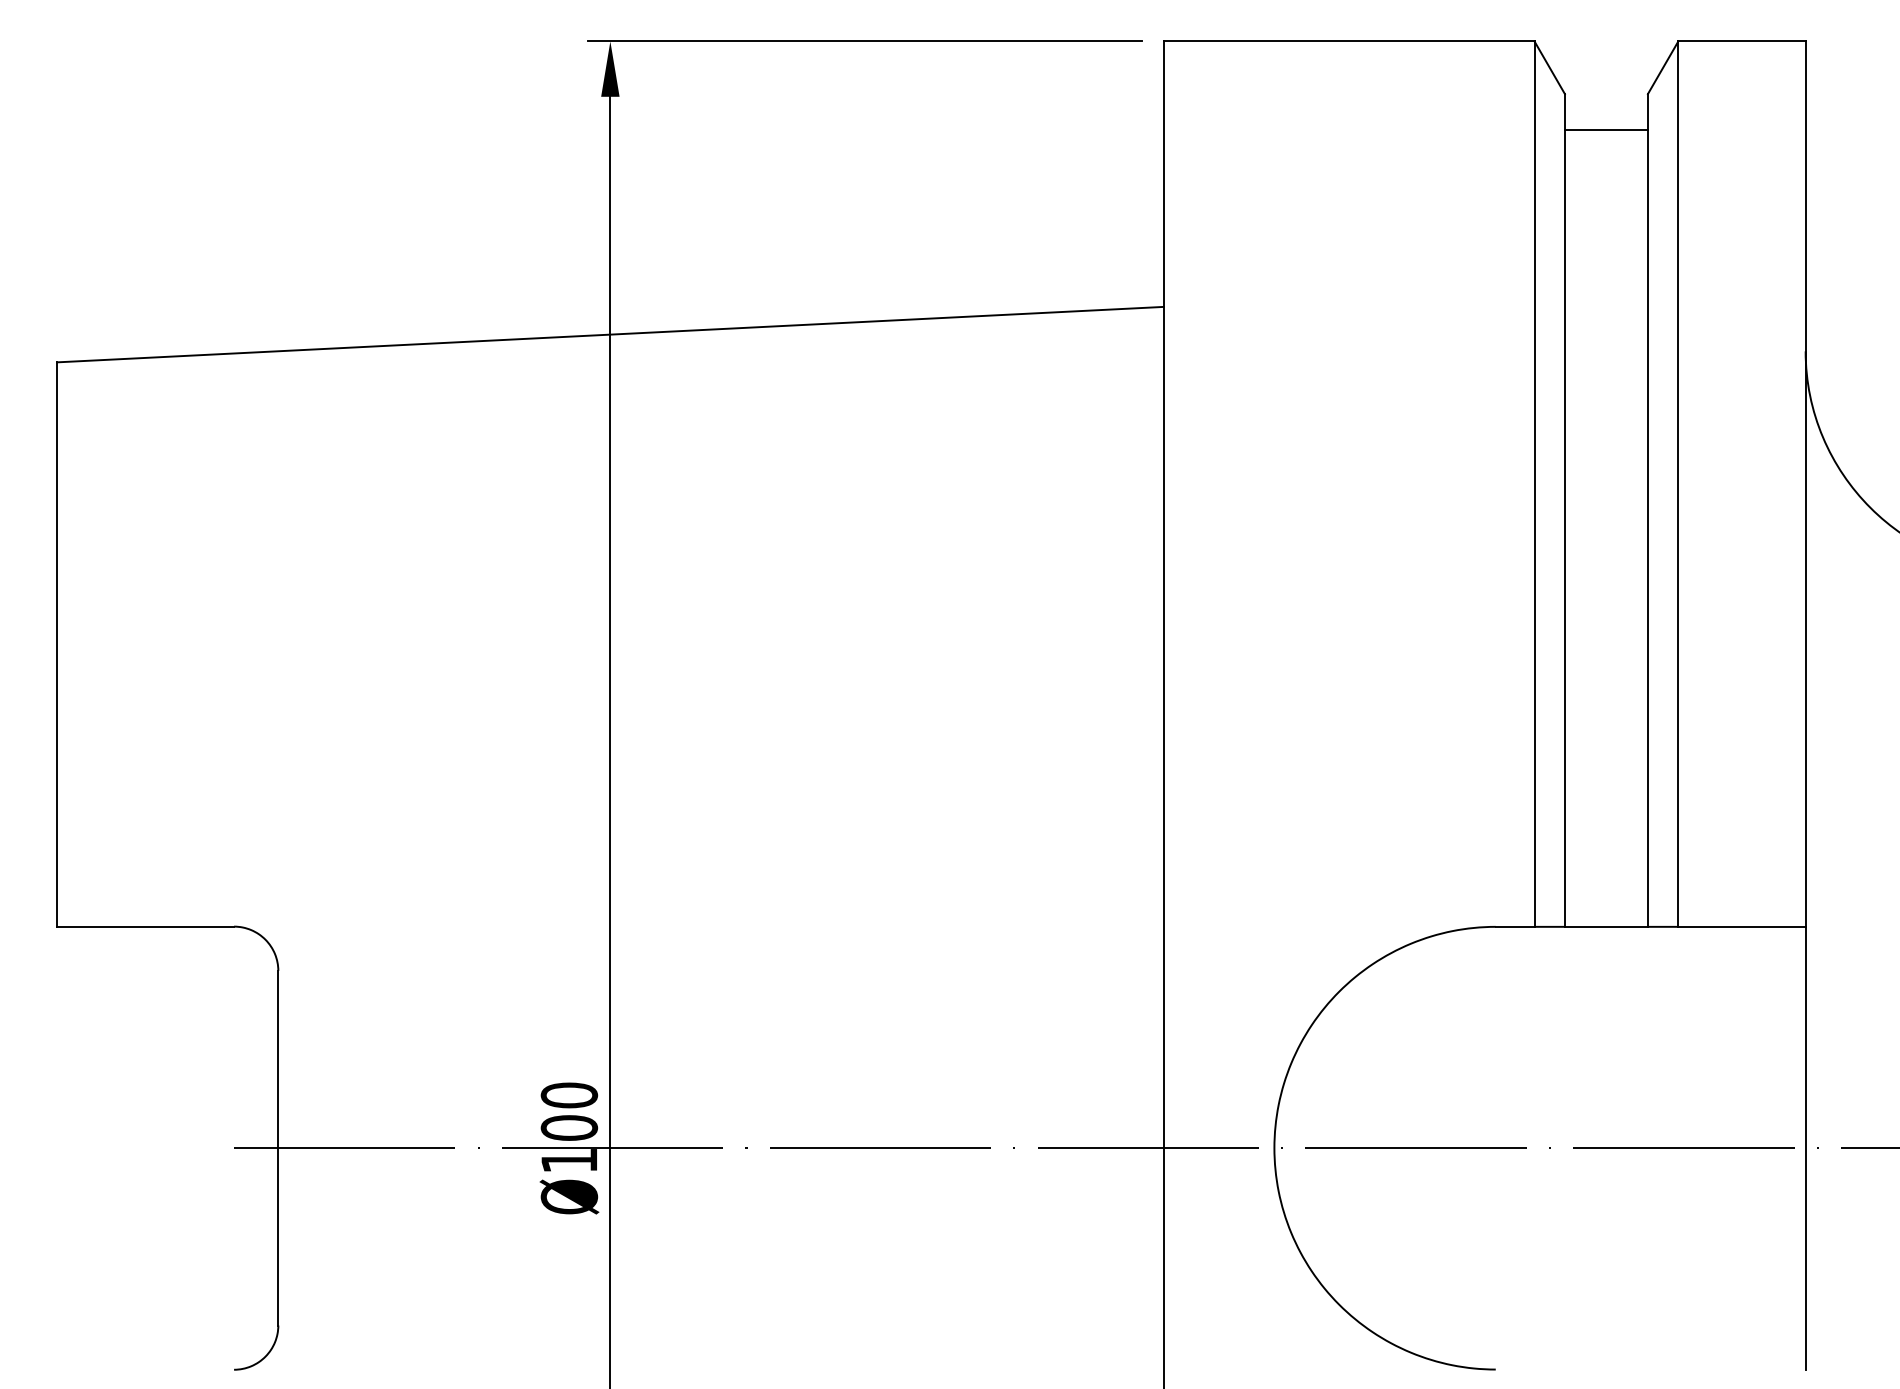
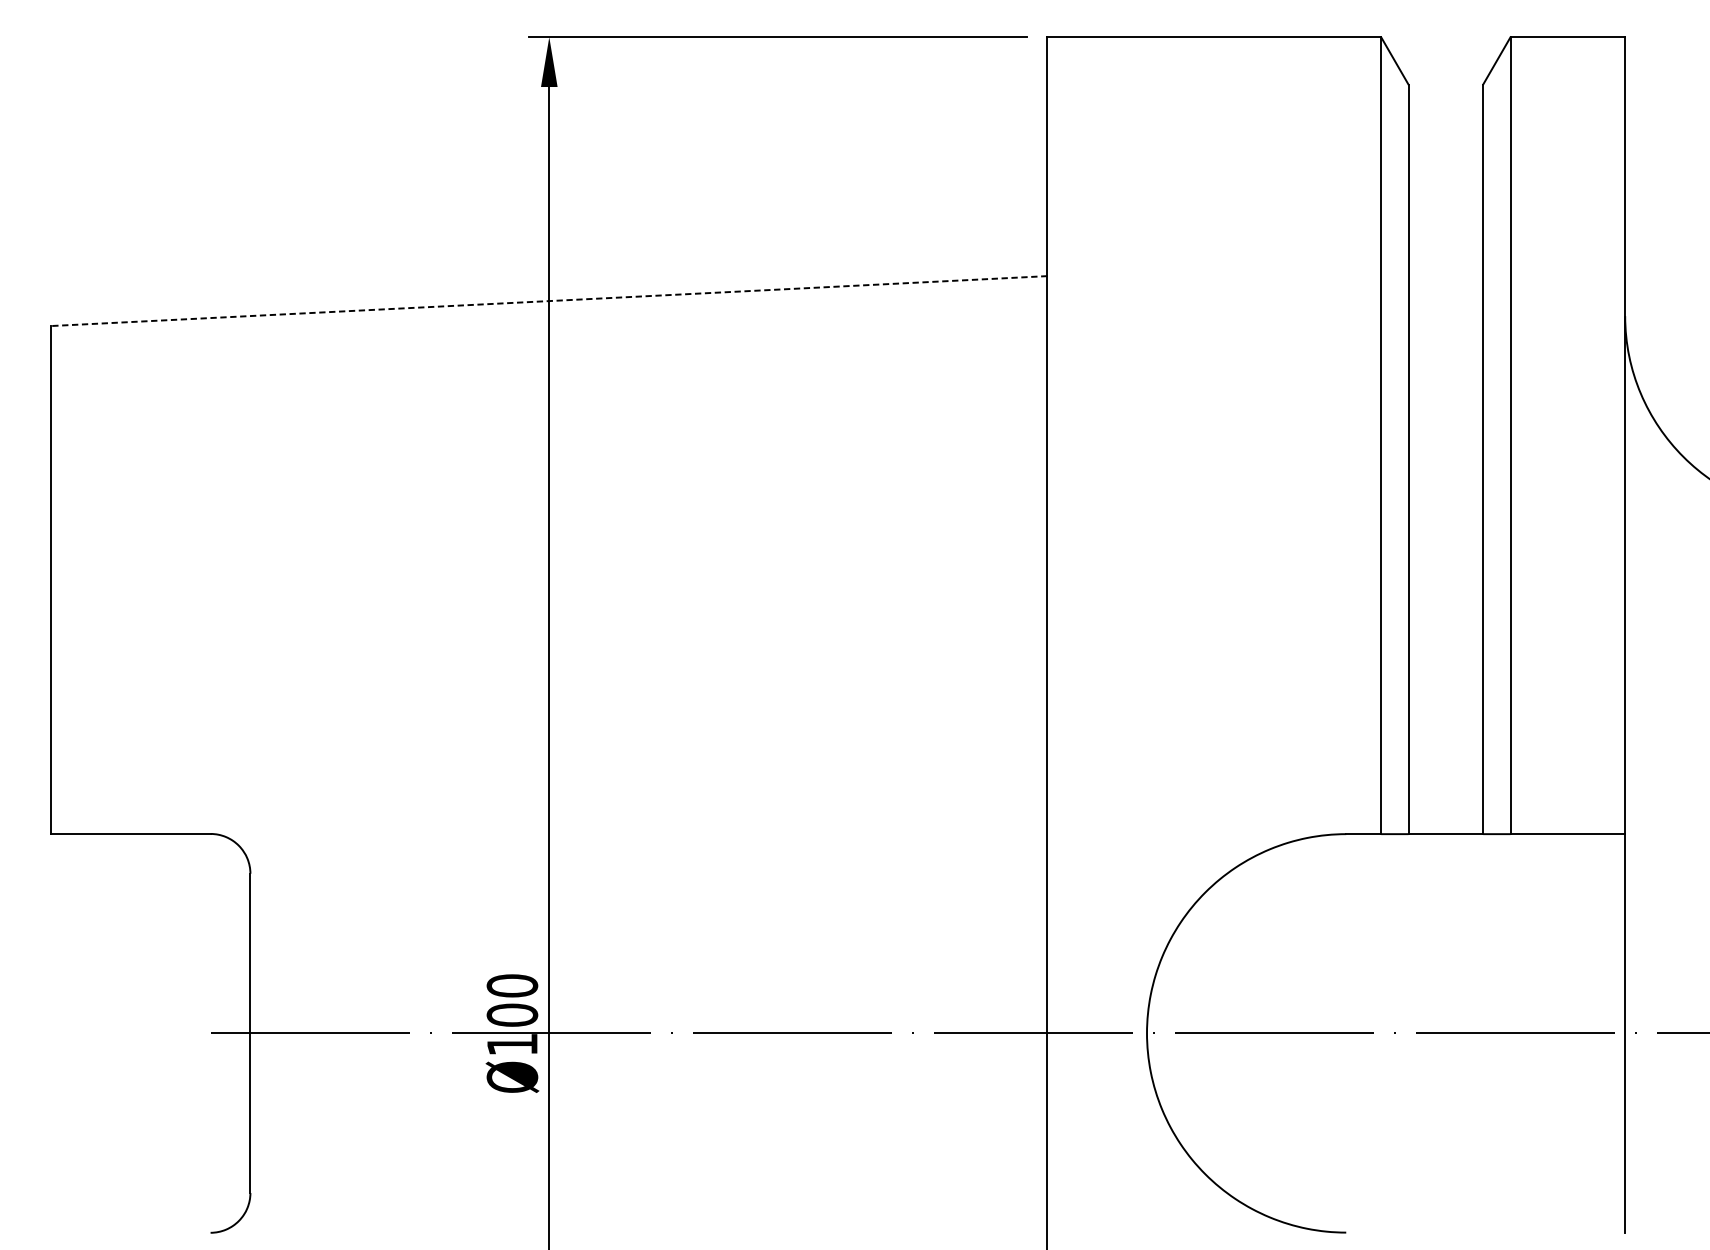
line: (1605, 130) -> (1445, 117), removed
line: (609, 334) -> (548, 300), solid -> dashed

